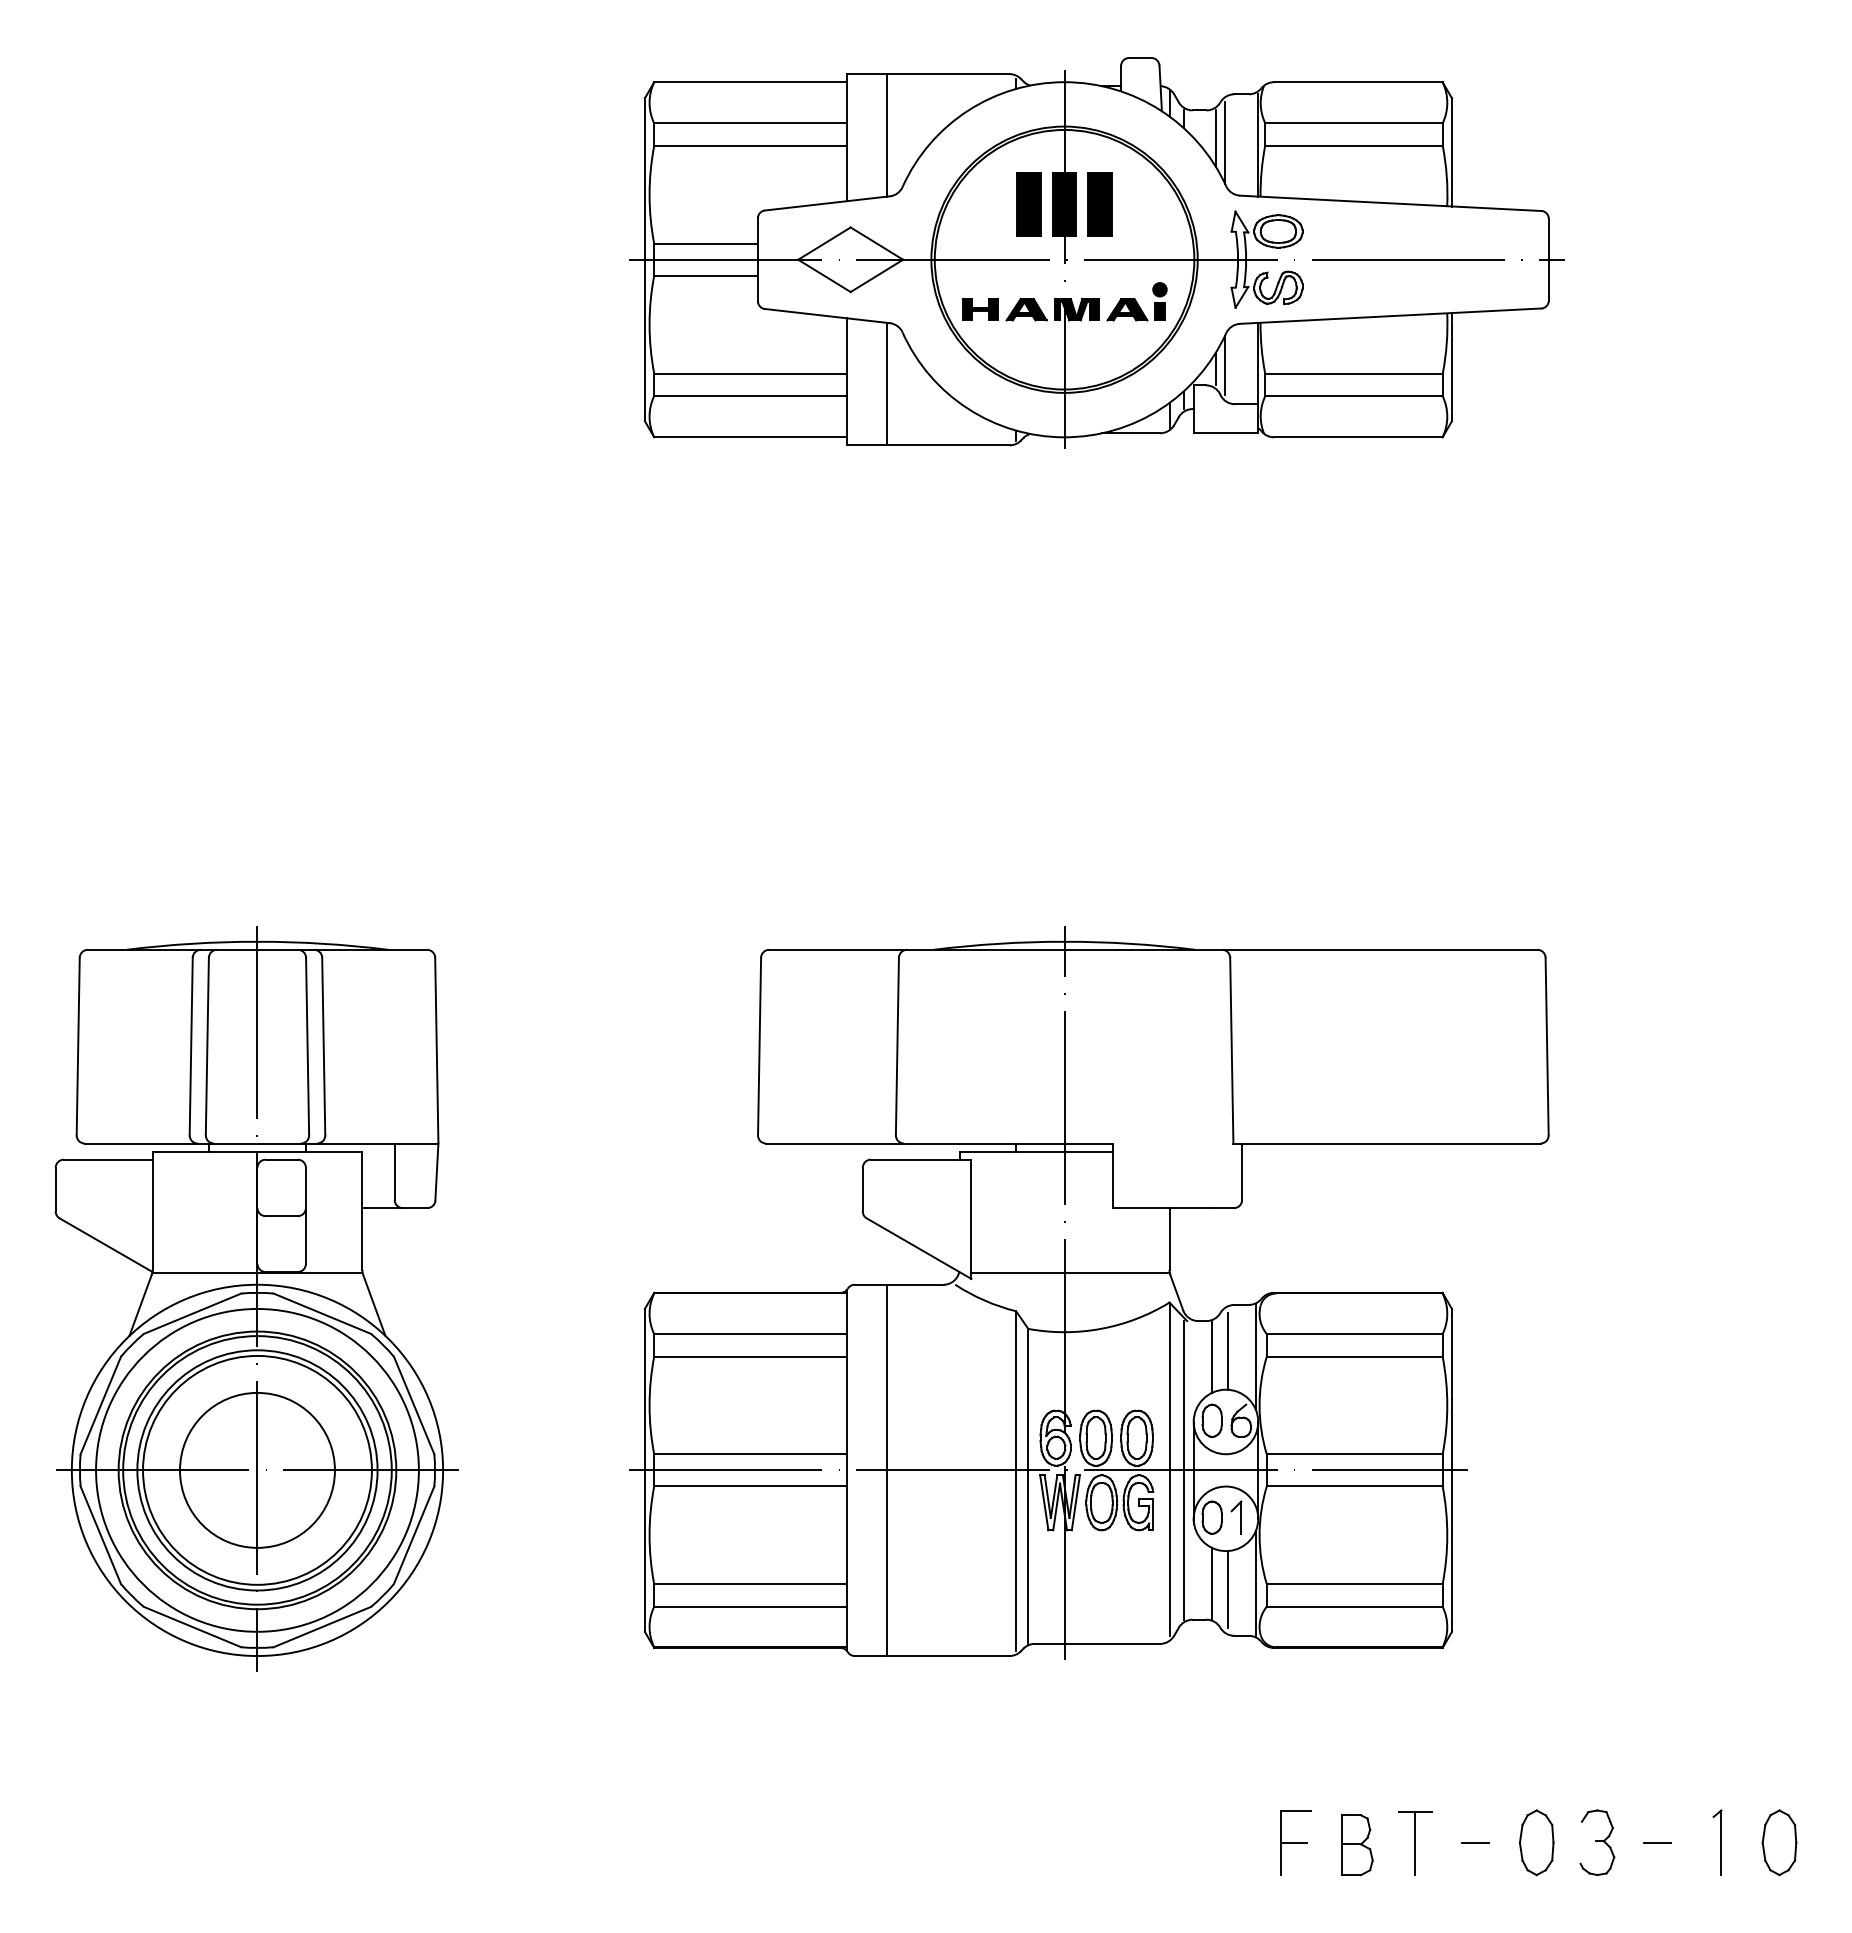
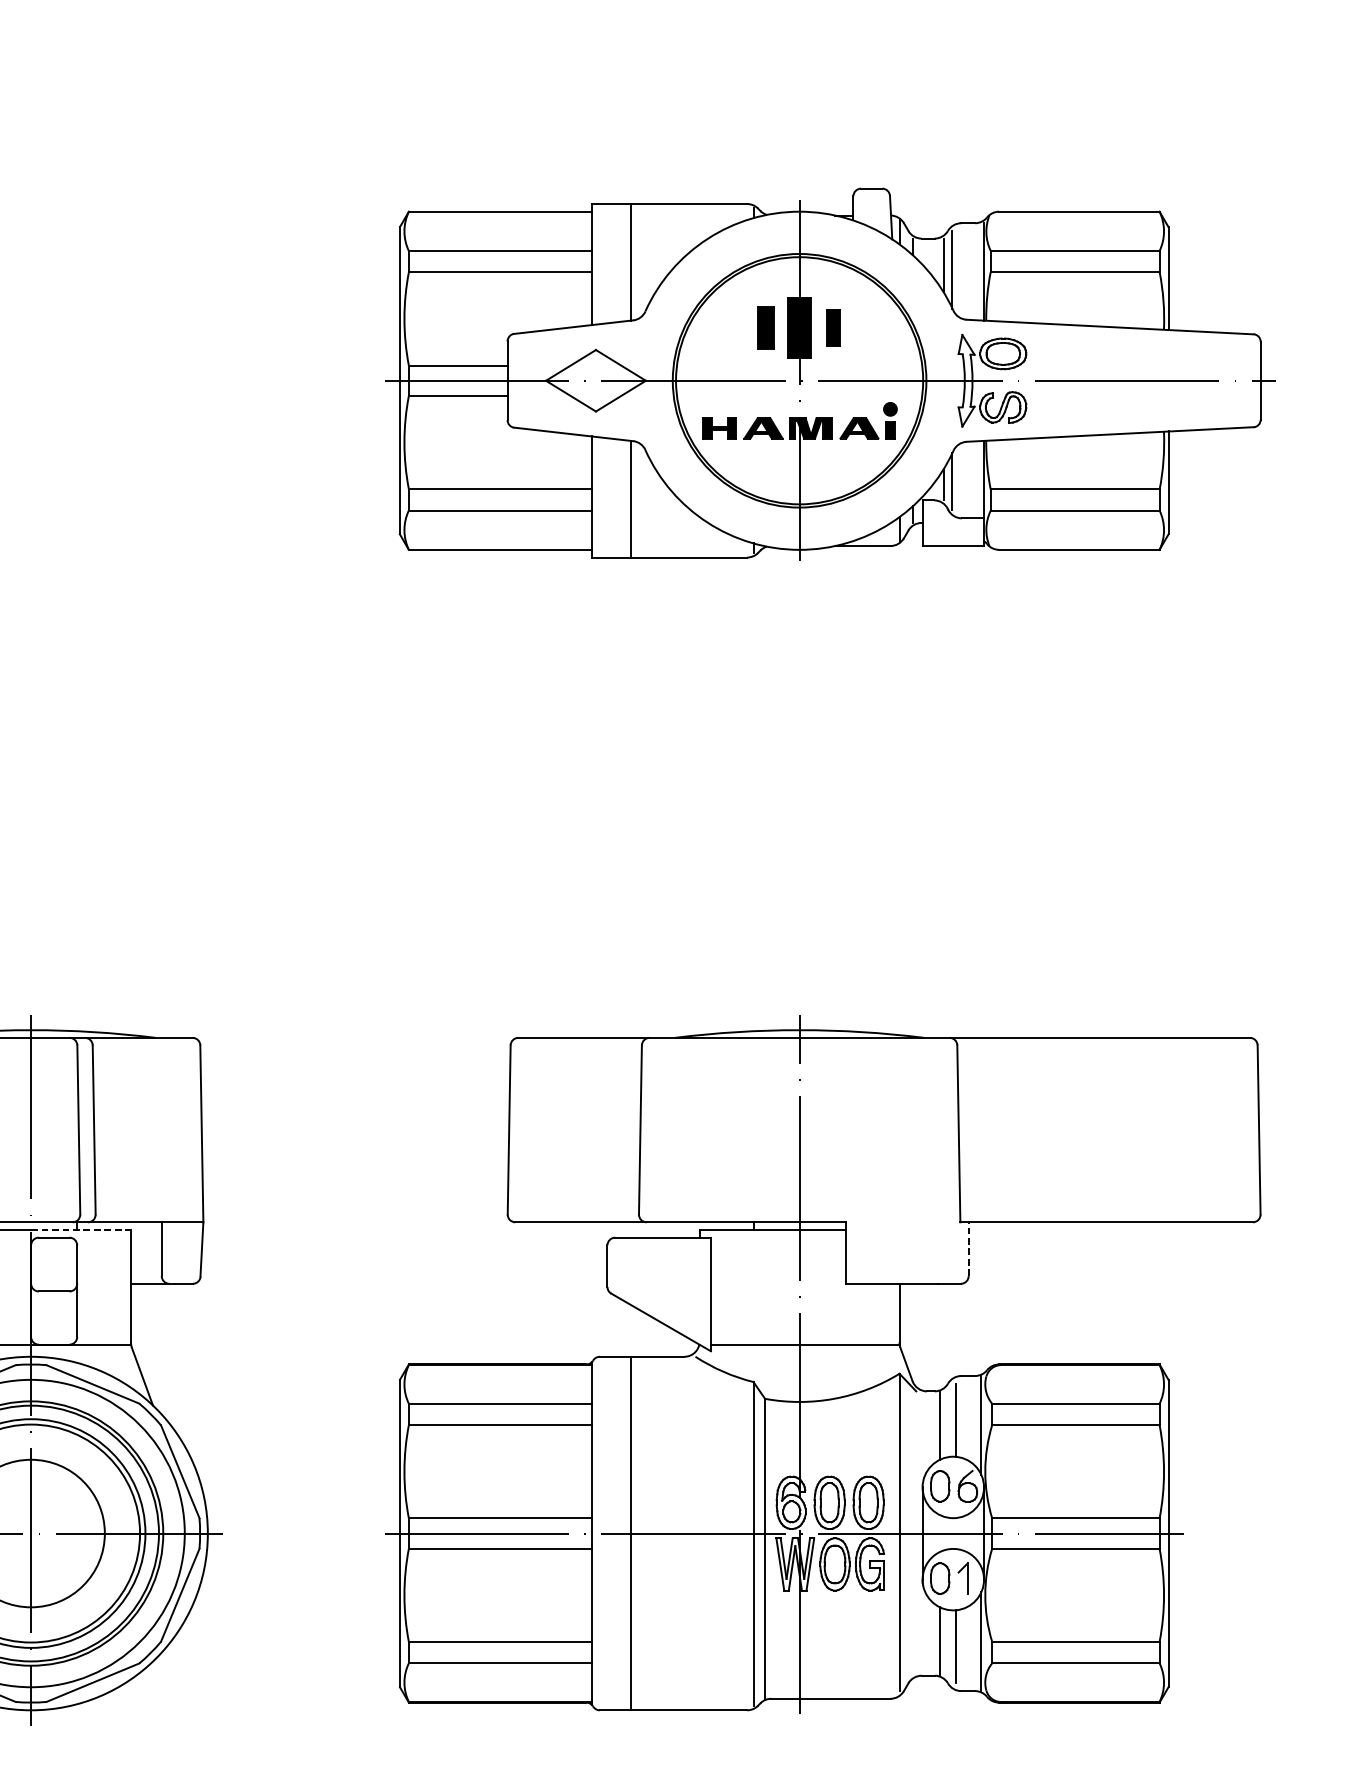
part: (1028, 204) -> (765, 328), size x0.7
part: (1099, 204) -> (832, 328), size x0.6
line: (310, 1151) -> (81, 1229), solid -> dashed
line: (1242, 1171) -> (969, 1248), solid -> dashed
line: (1183, 1470) -> (912, 1533), removed

